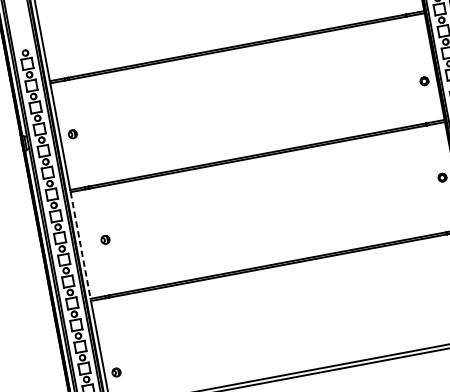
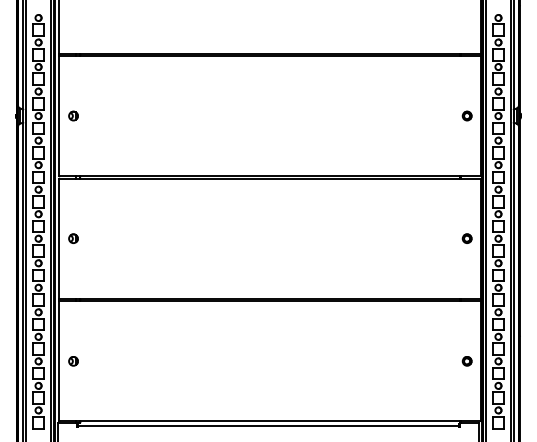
part: (423, 80) -> (466, 115), moved
part: (105, 239) -> (73, 238), moved
line: (80, 246) -> (59, 239), dashed -> solid
part: (116, 372) -> (73, 361), moved

